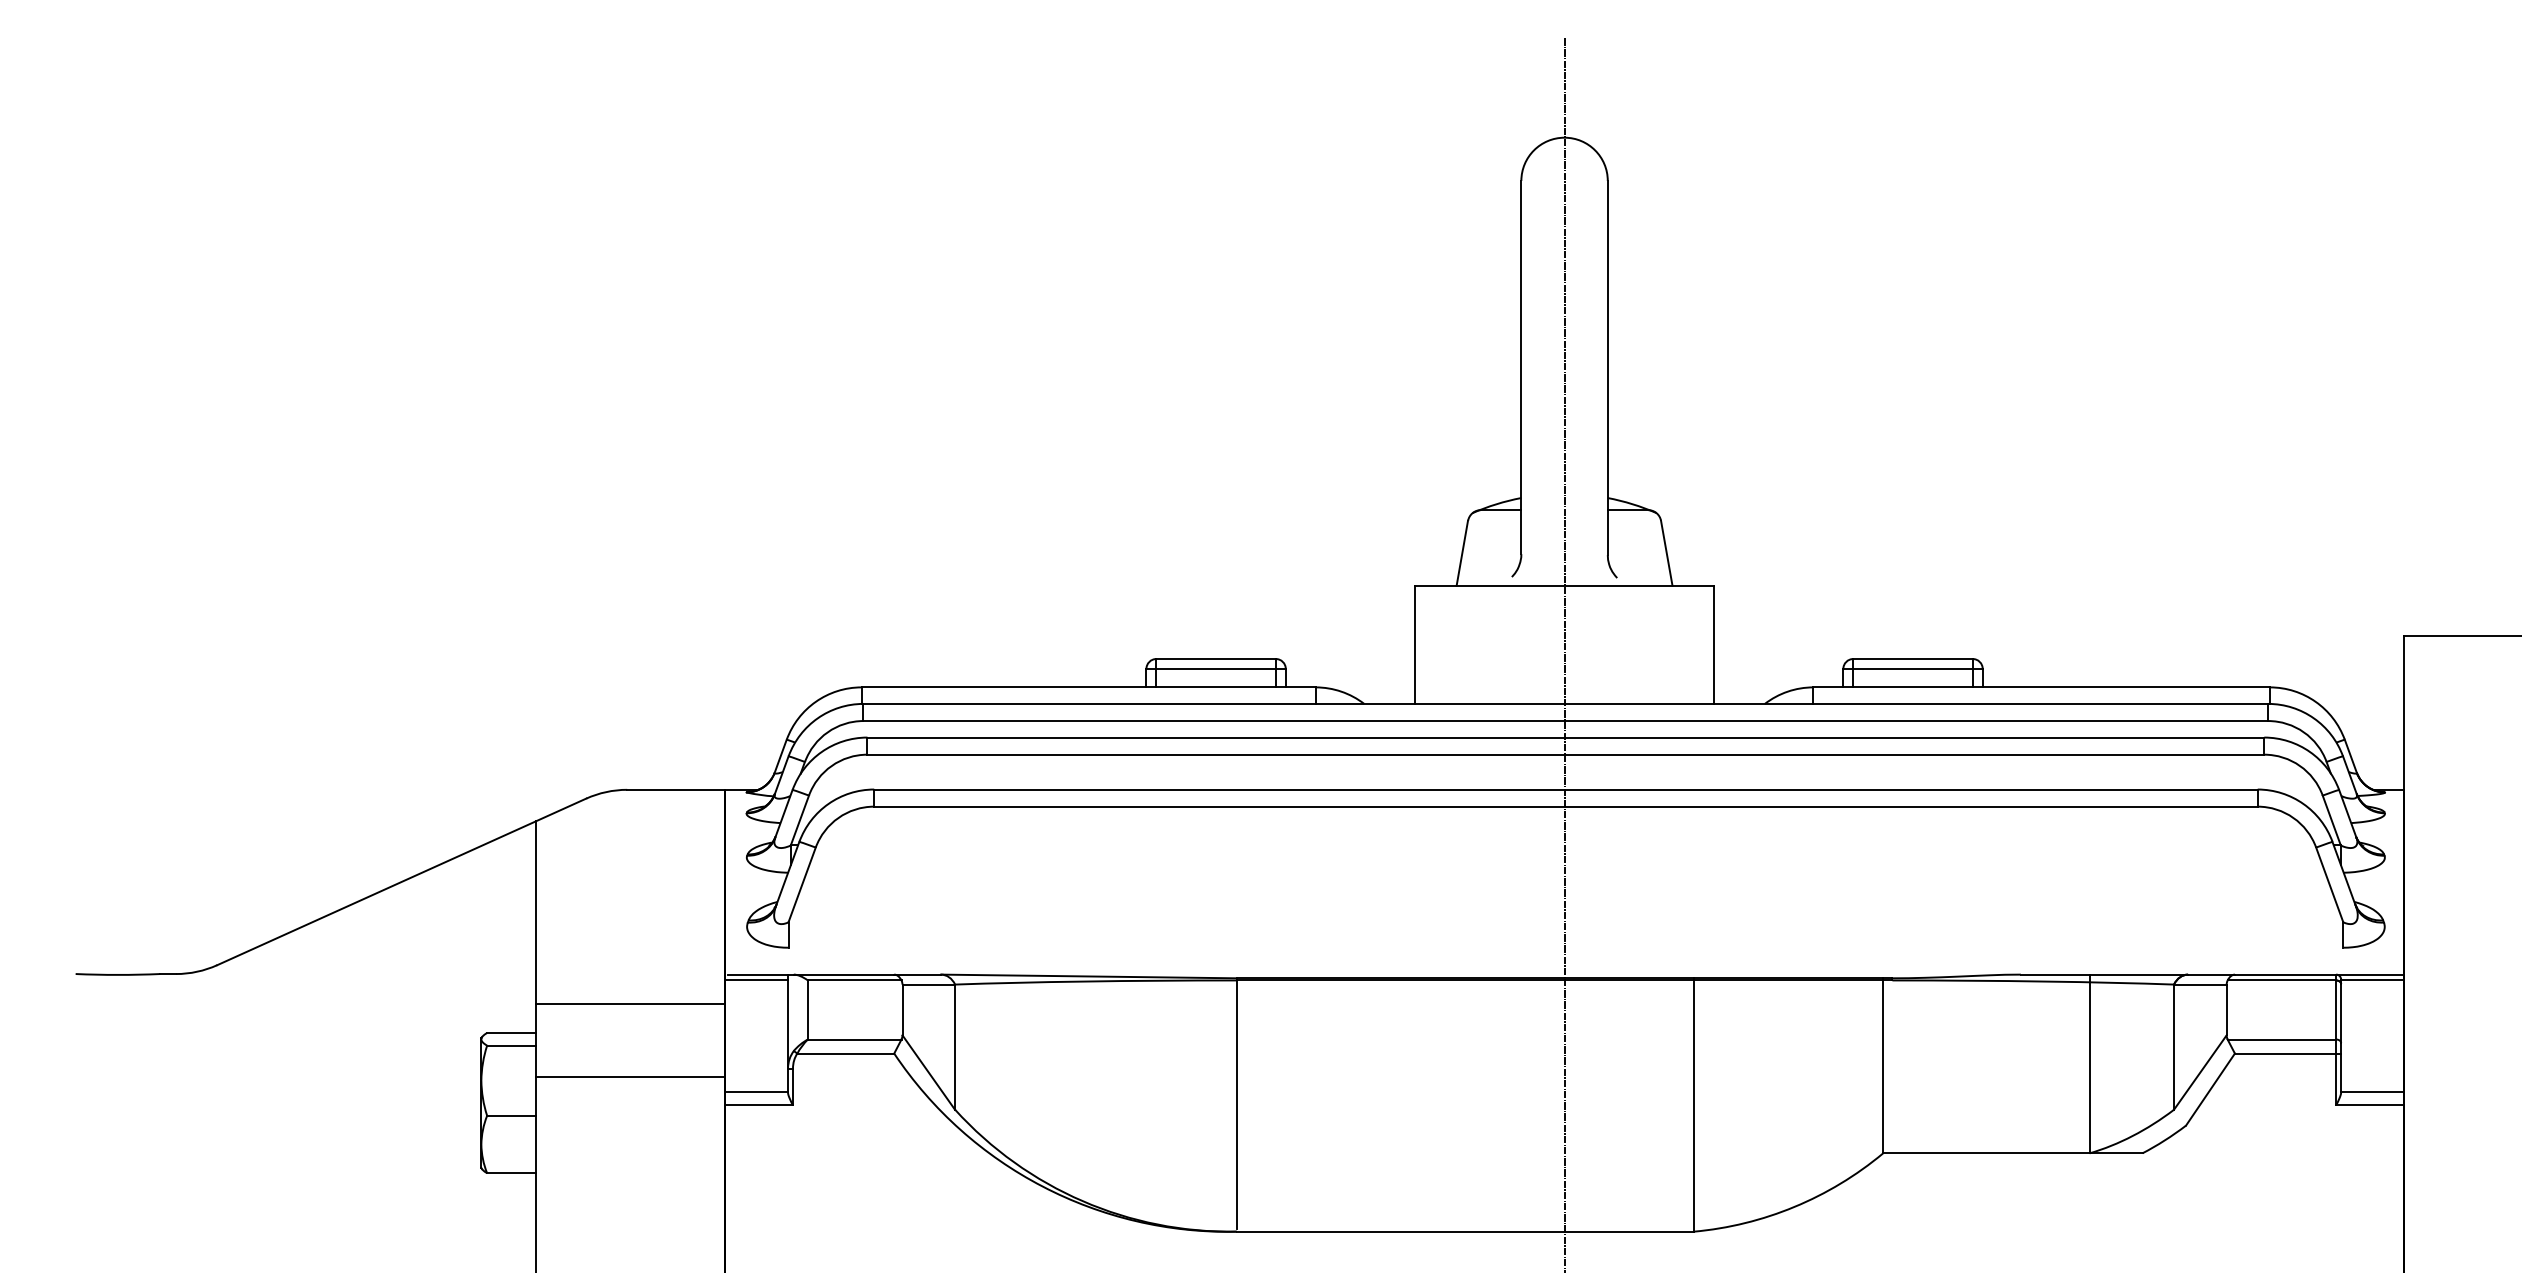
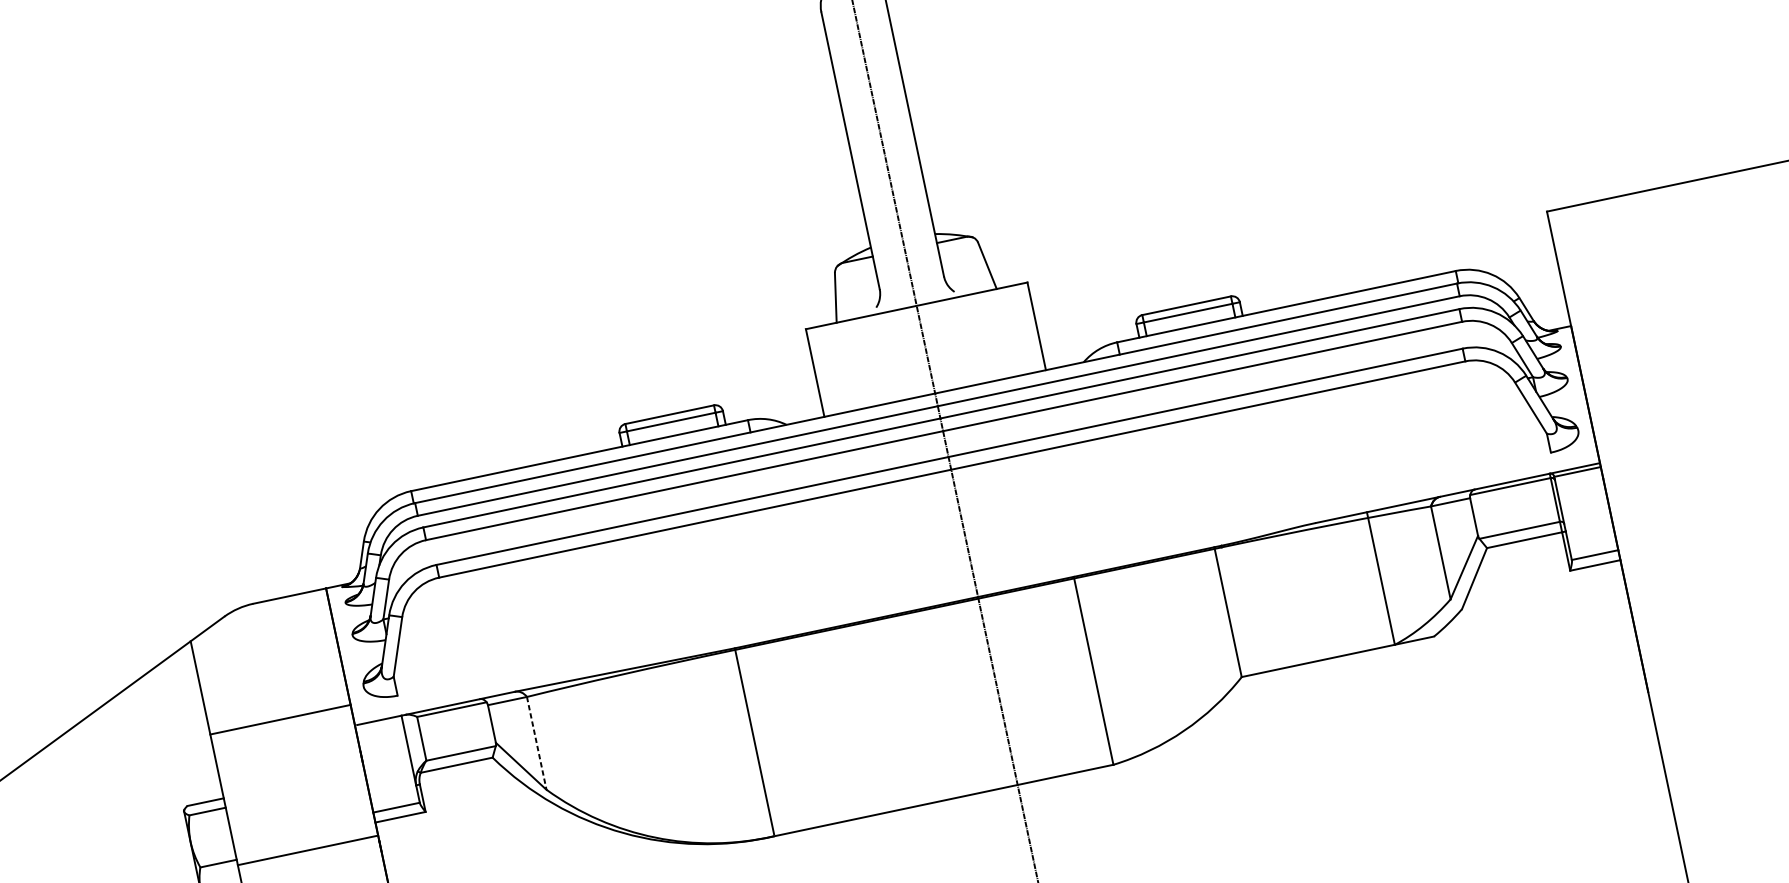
line: (756, 979) -> (378, 724), removed
line: (630, 1003) -> (280, 719), moved
line: (955, 1047) -> (537, 743), solid -> dashed
line: (630, 1077) -> (307, 850), moved

